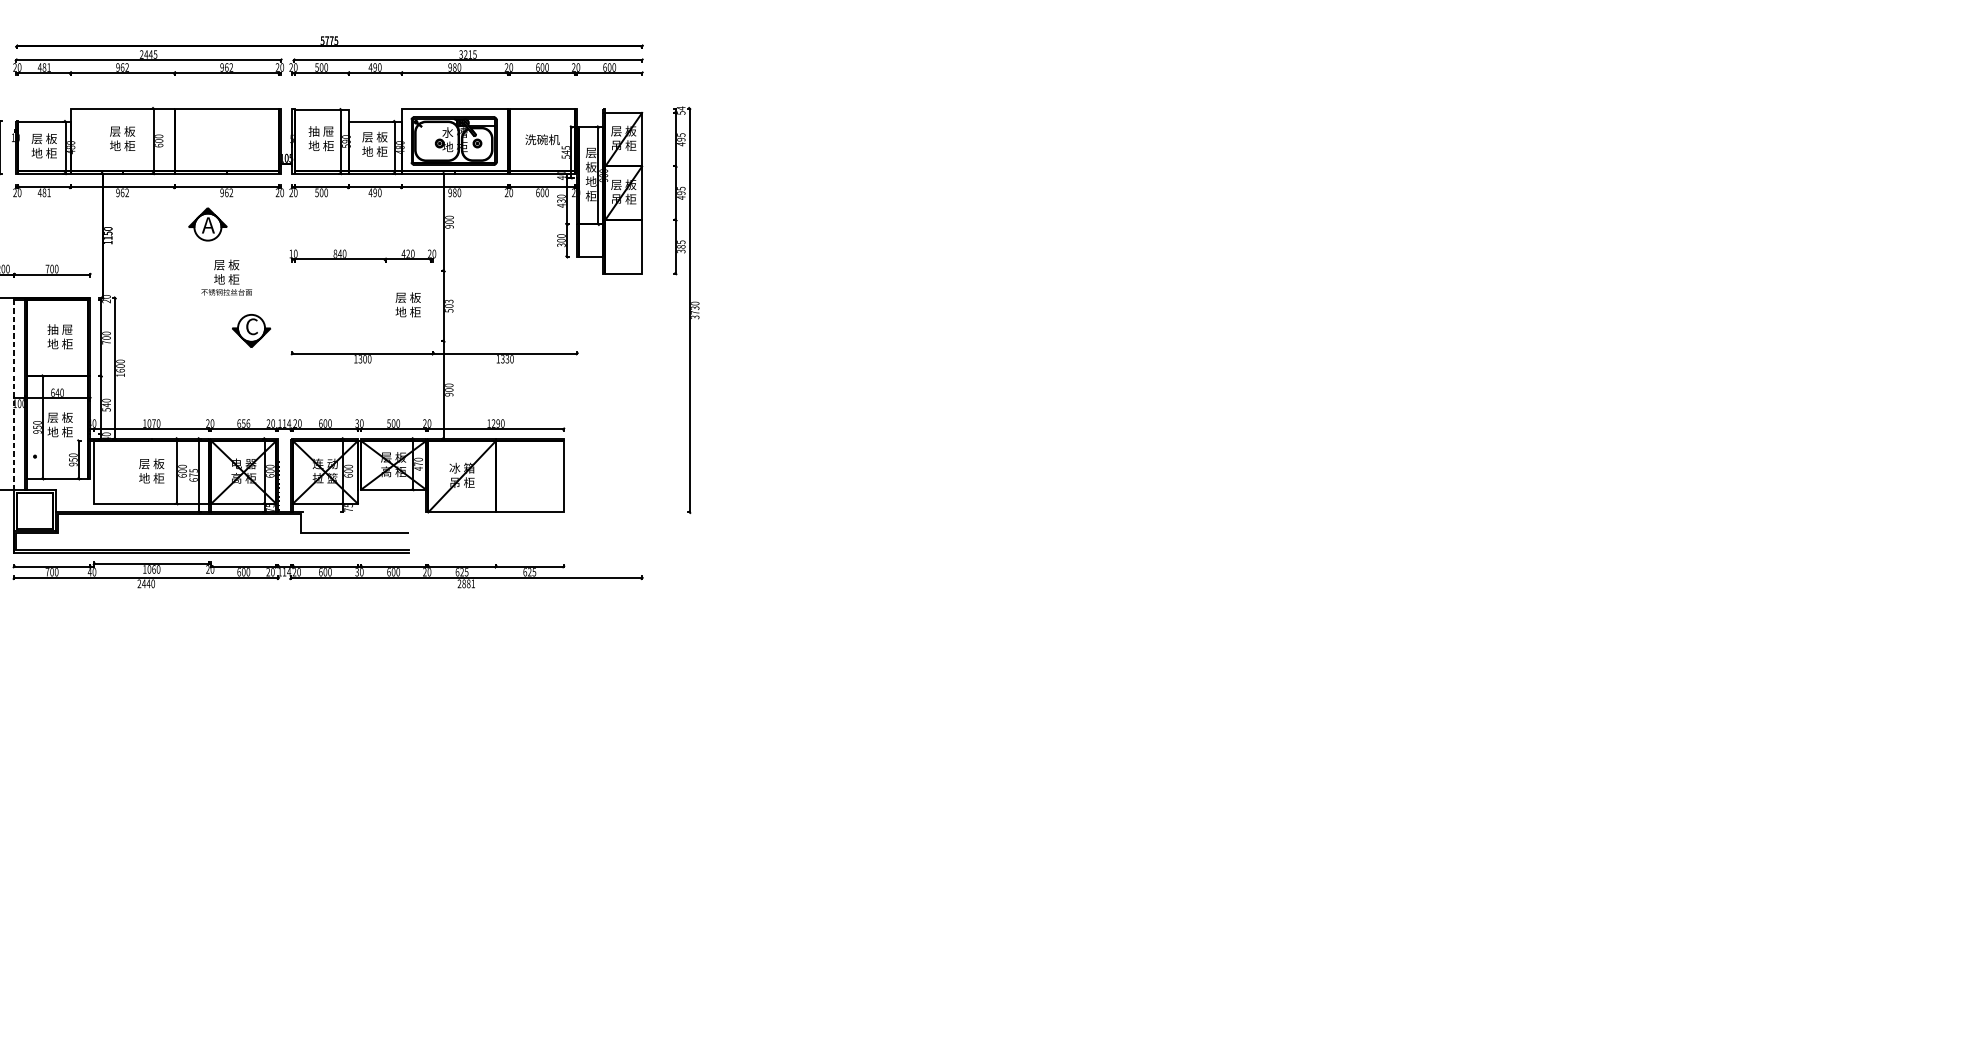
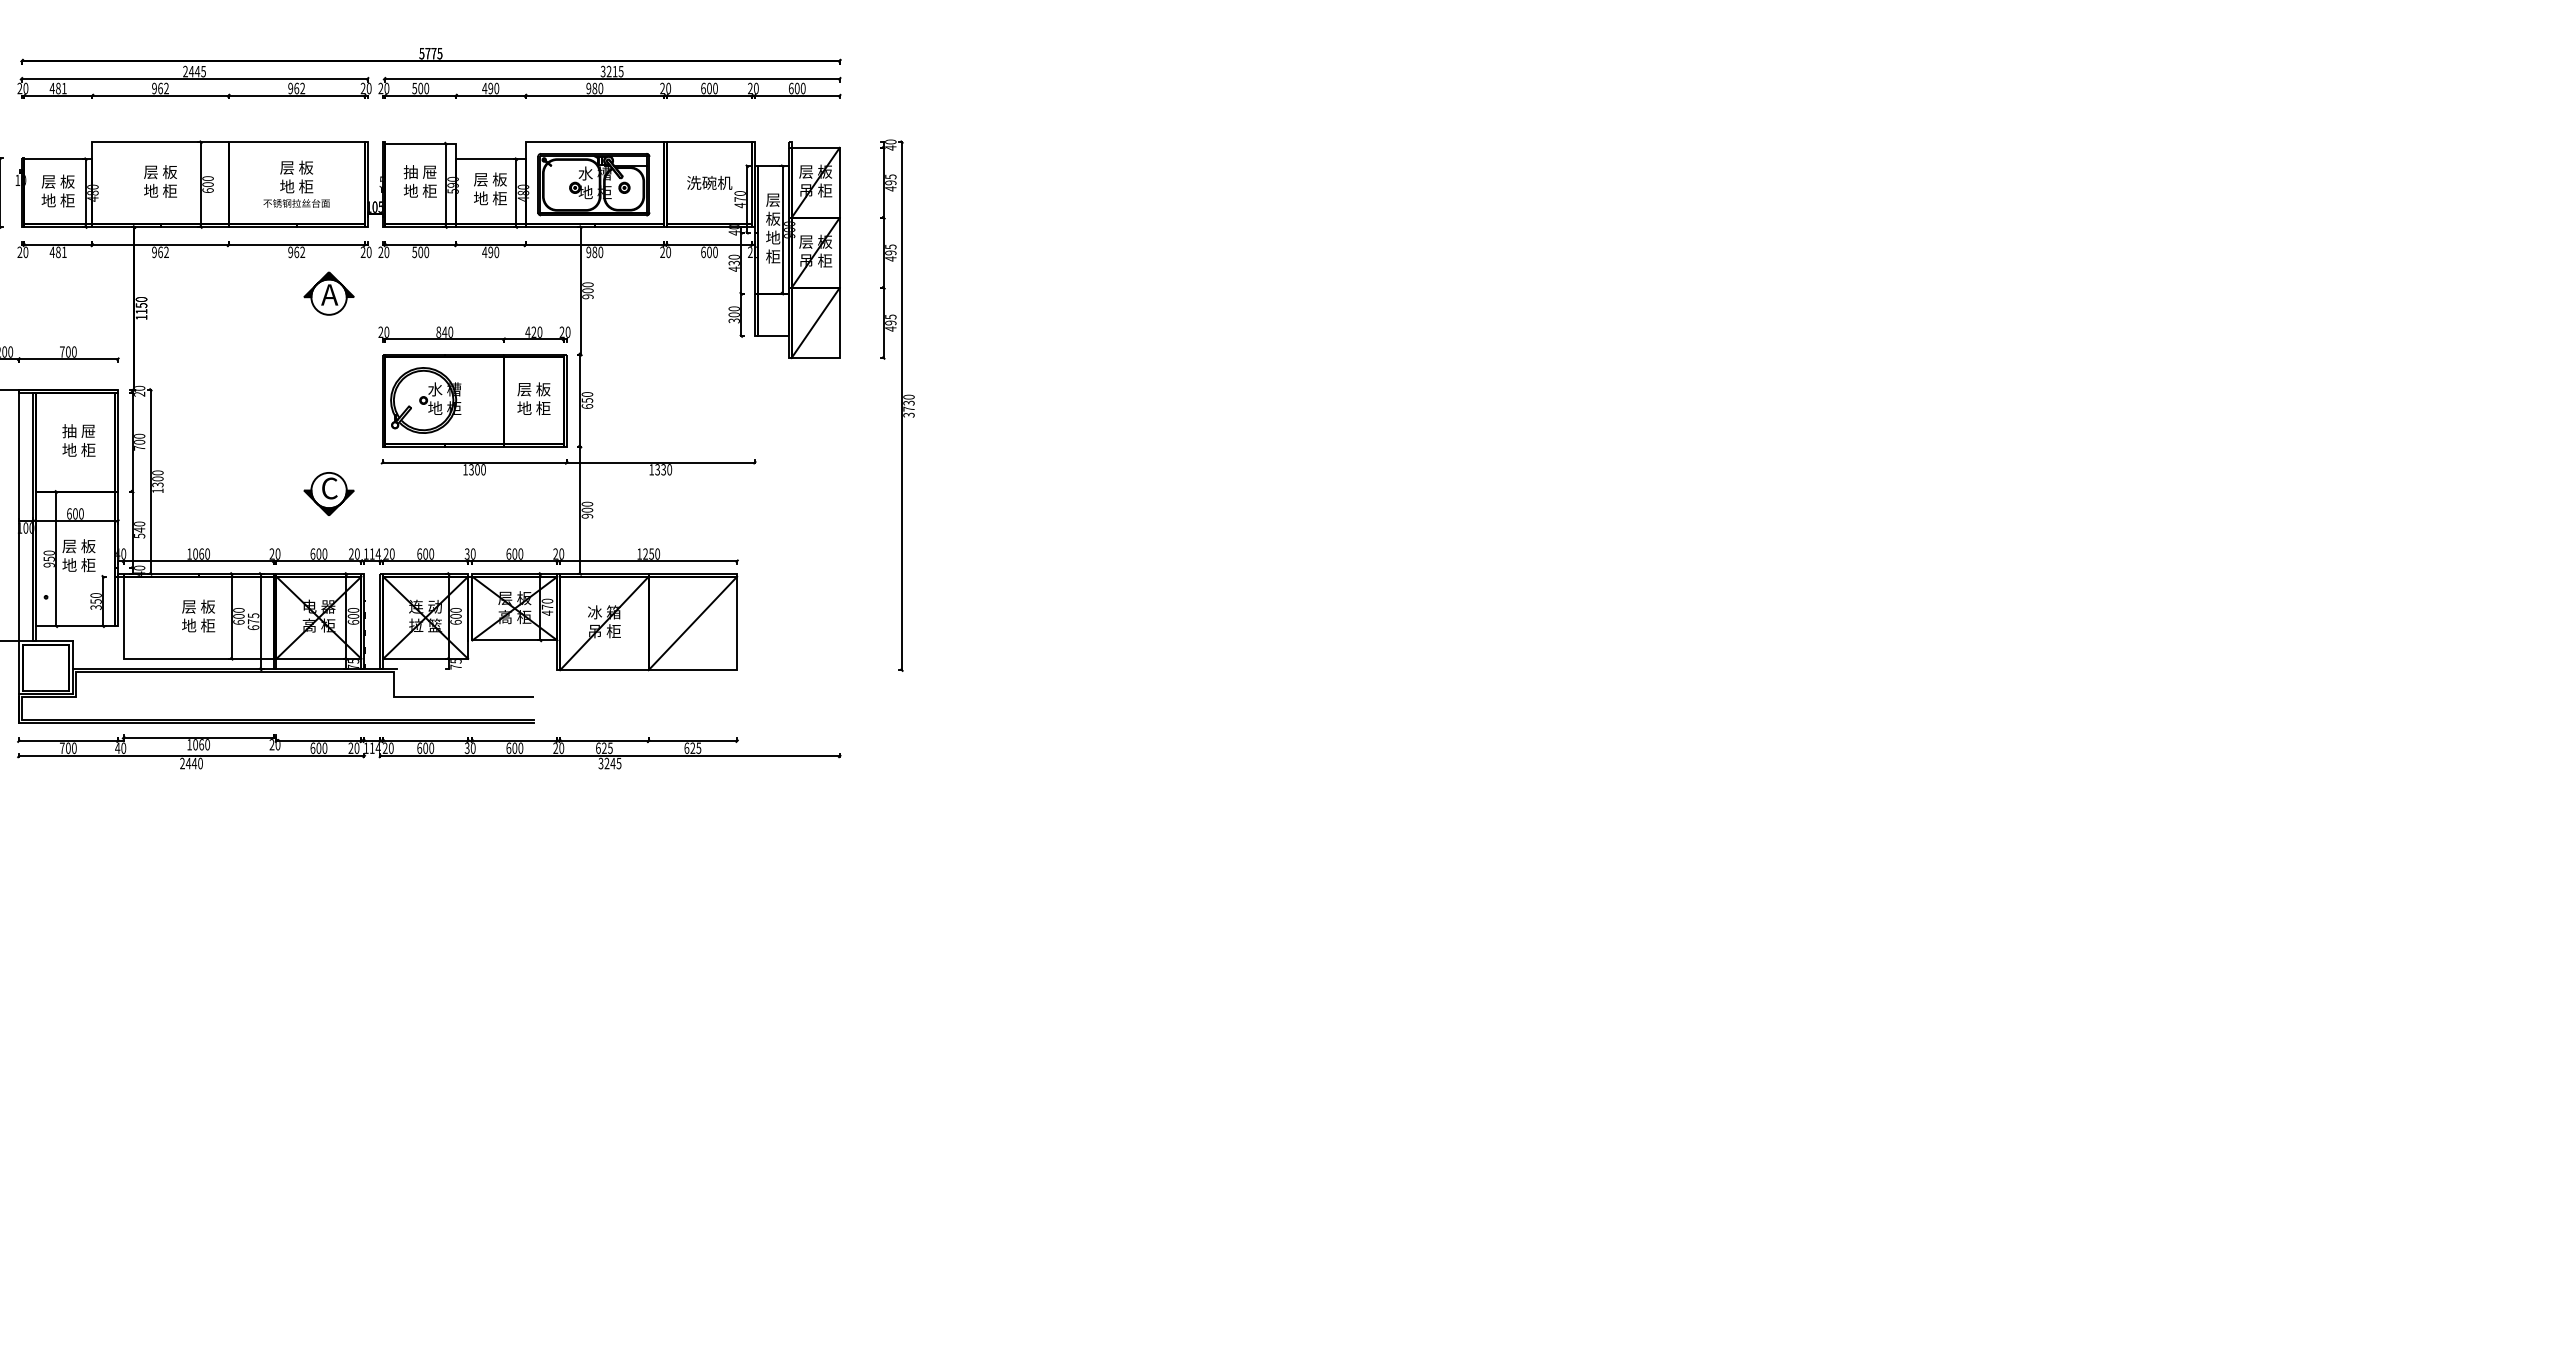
text: (680, 110) -> (890, 144), 54 -> 40
text: (565, 152) -> (739, 199), 545 -> 470
part: (207, 224) -> (328, 293), moved
line: (623, 246) -> (815, 322), added
text: (680, 248) -> (890, 325), 385 -> 495
text: (290, 253) -> (380, 331), 10 -> 20
text: (226, 277) -> (296, 183), moved
part: (362, 306) -> (474, 400), added
text: (449, 306) -> (587, 400), 503 -> 650
part: (251, 330) -> (328, 493), moved
text: (120, 370) -> (157, 484), 1600 -> 1300
text: (56, 392) -> (74, 513), 640 -> 600
line: (13, 394) -> (18, 515), dashed -> solid
text: (153, 423) -> (201, 553), 1070 -> 1060
text: (245, 423) -> (321, 553), 656 -> 600
text: (388, 423) -> (508, 553), 500 -> 600
text: (498, 423) -> (651, 553), 1290 -> 1250
text: (72, 464) -> (95, 607), 950 -> 350
line: (529, 476) -> (692, 623), added
text: (466, 583) -> (609, 763), 2881 -> 3245

